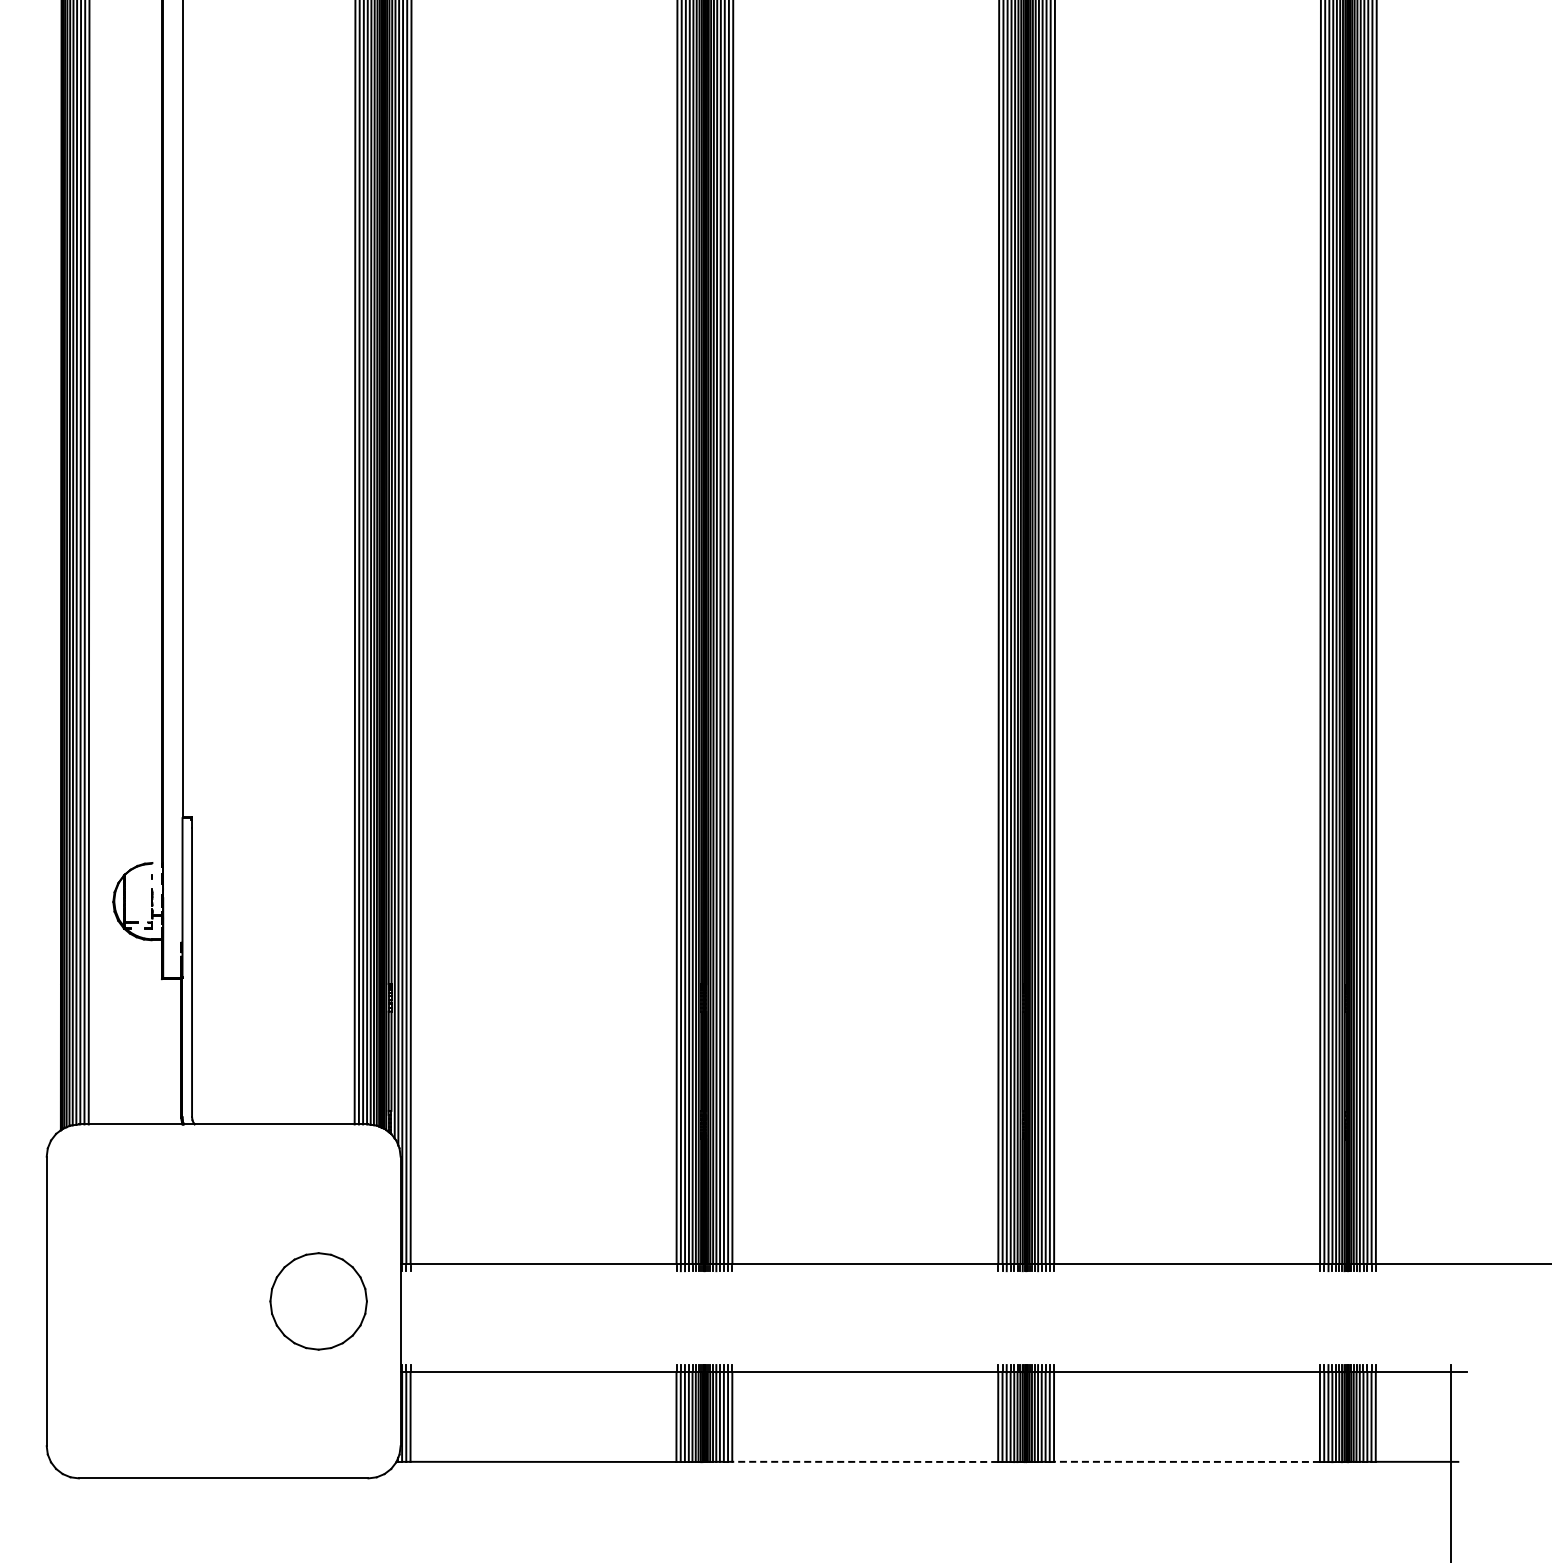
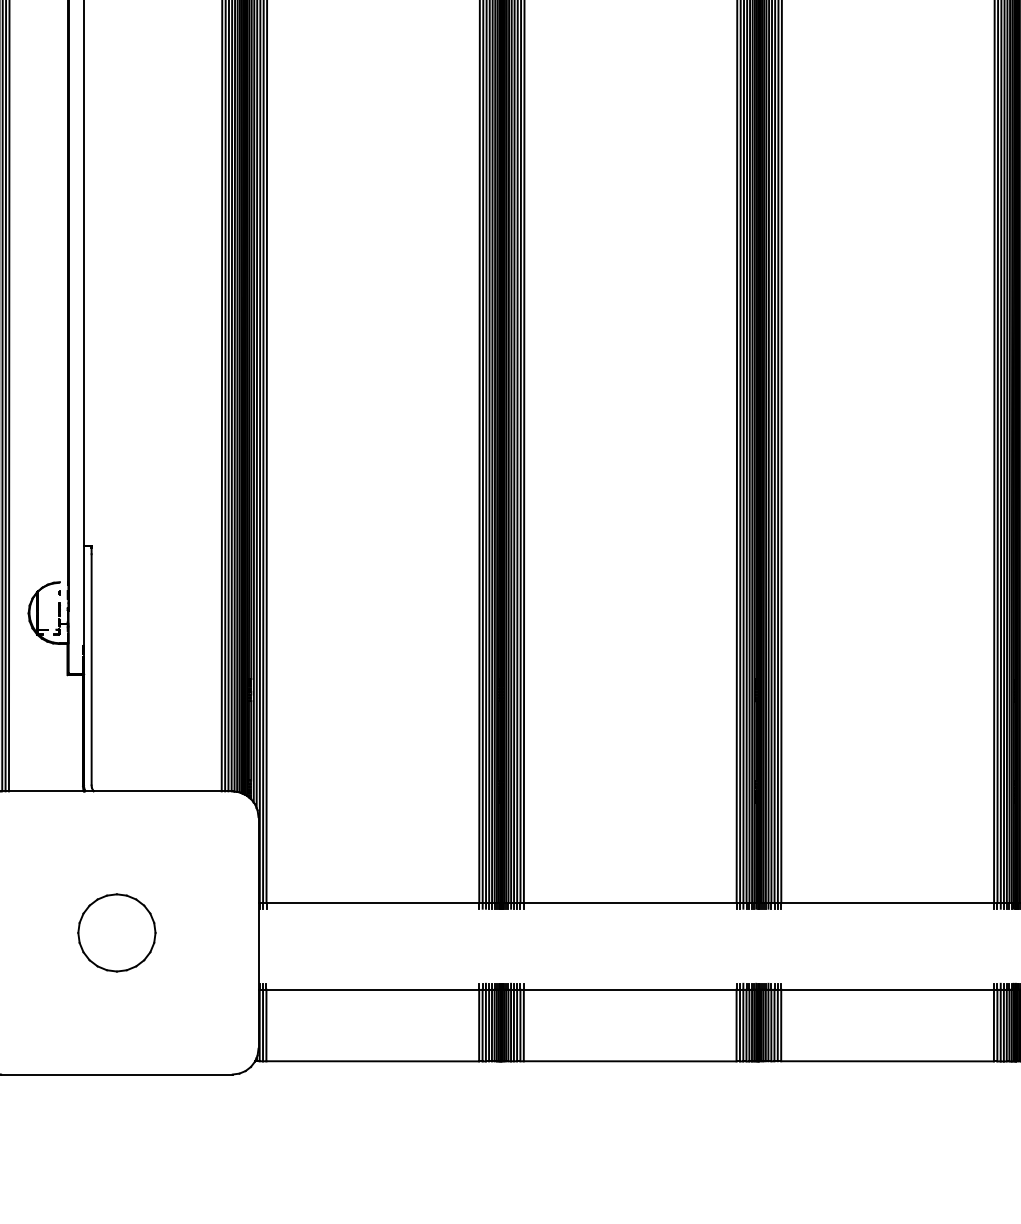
part: (318, 1301) -> (116, 933), moved
line: (865, 1461) -> (630, 1061), dashed -> solid
line: (1186, 1461) -> (887, 1061), dashed -> solid

